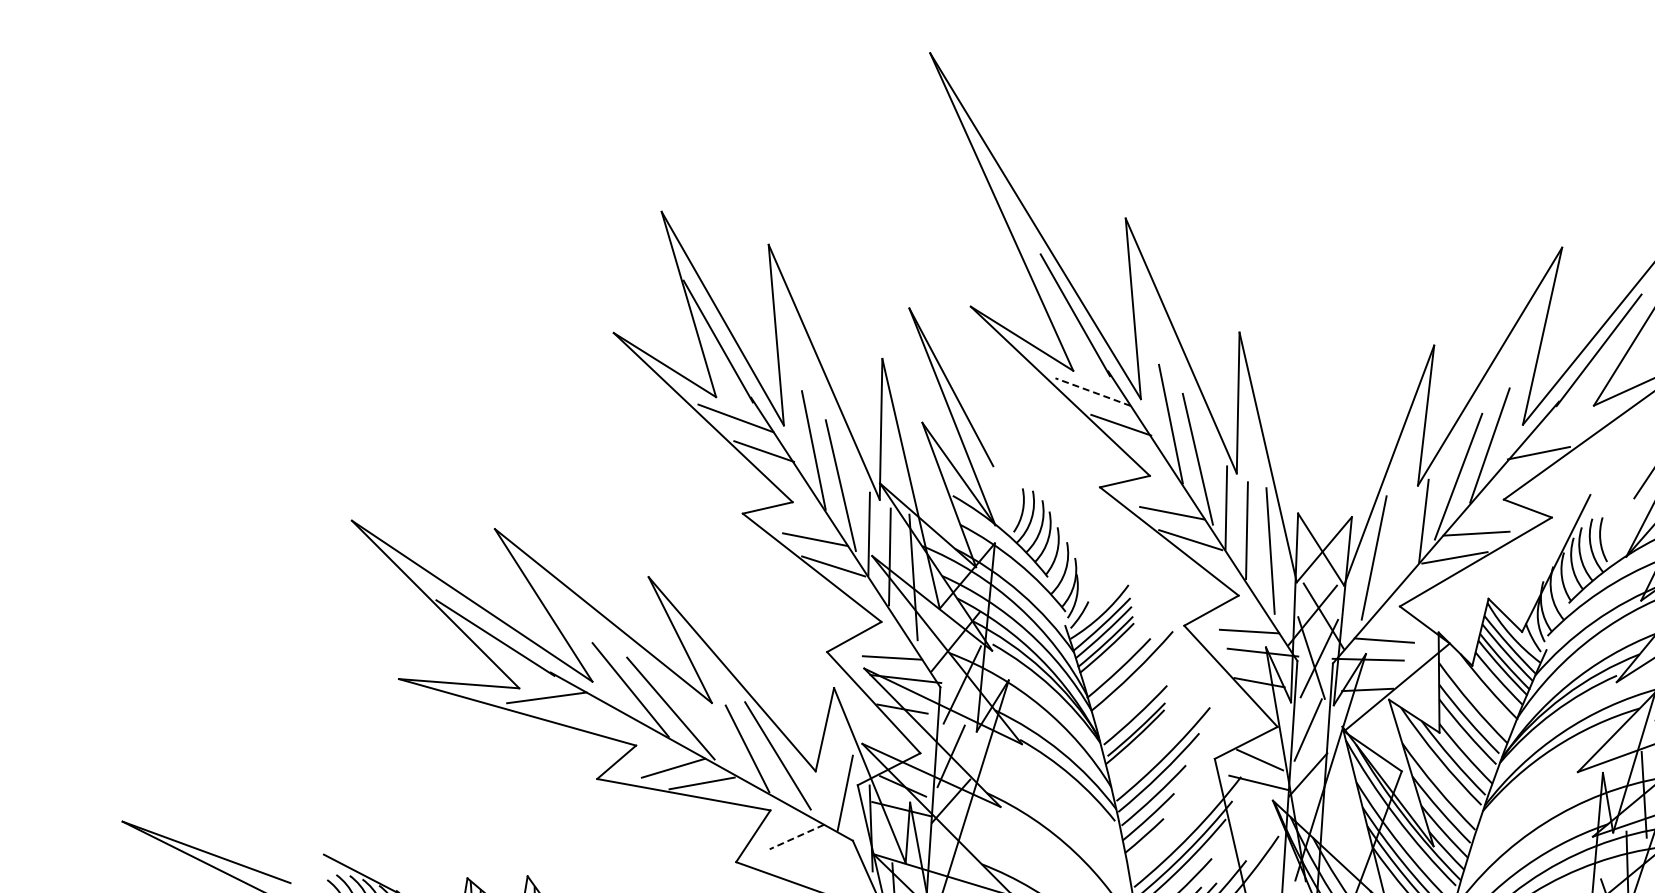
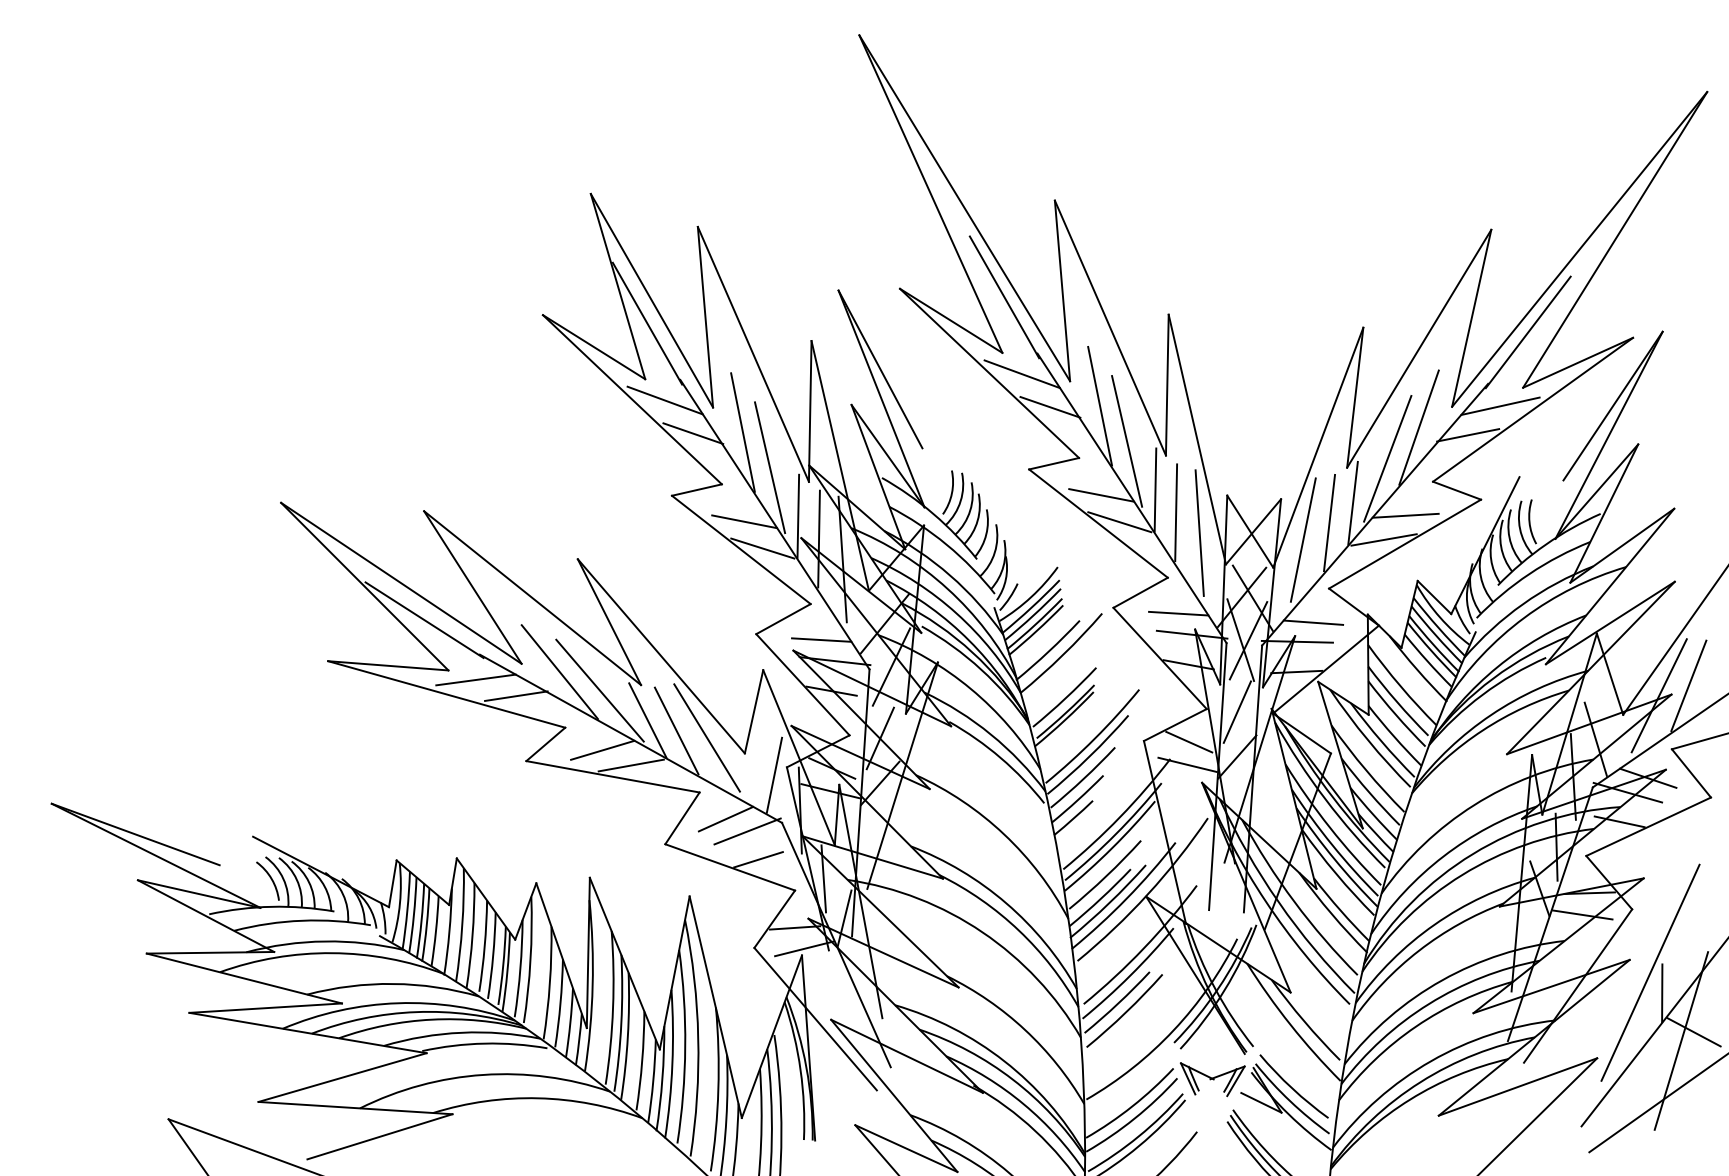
line: (1092, 392) -> (1021, 374), dashed -> solid
line: (1571, 423) -> (1500, 405), added
line: (1400, 540) -> (1329, 522), added
line: (587, 713) -> (516, 695), added
line: (718, 738) -> (647, 720), added
line: (797, 837) -> (726, 819), dashed -> solid
line: (818, 849) -> (747, 831), added
line: (829, 877) -> (758, 859), added

